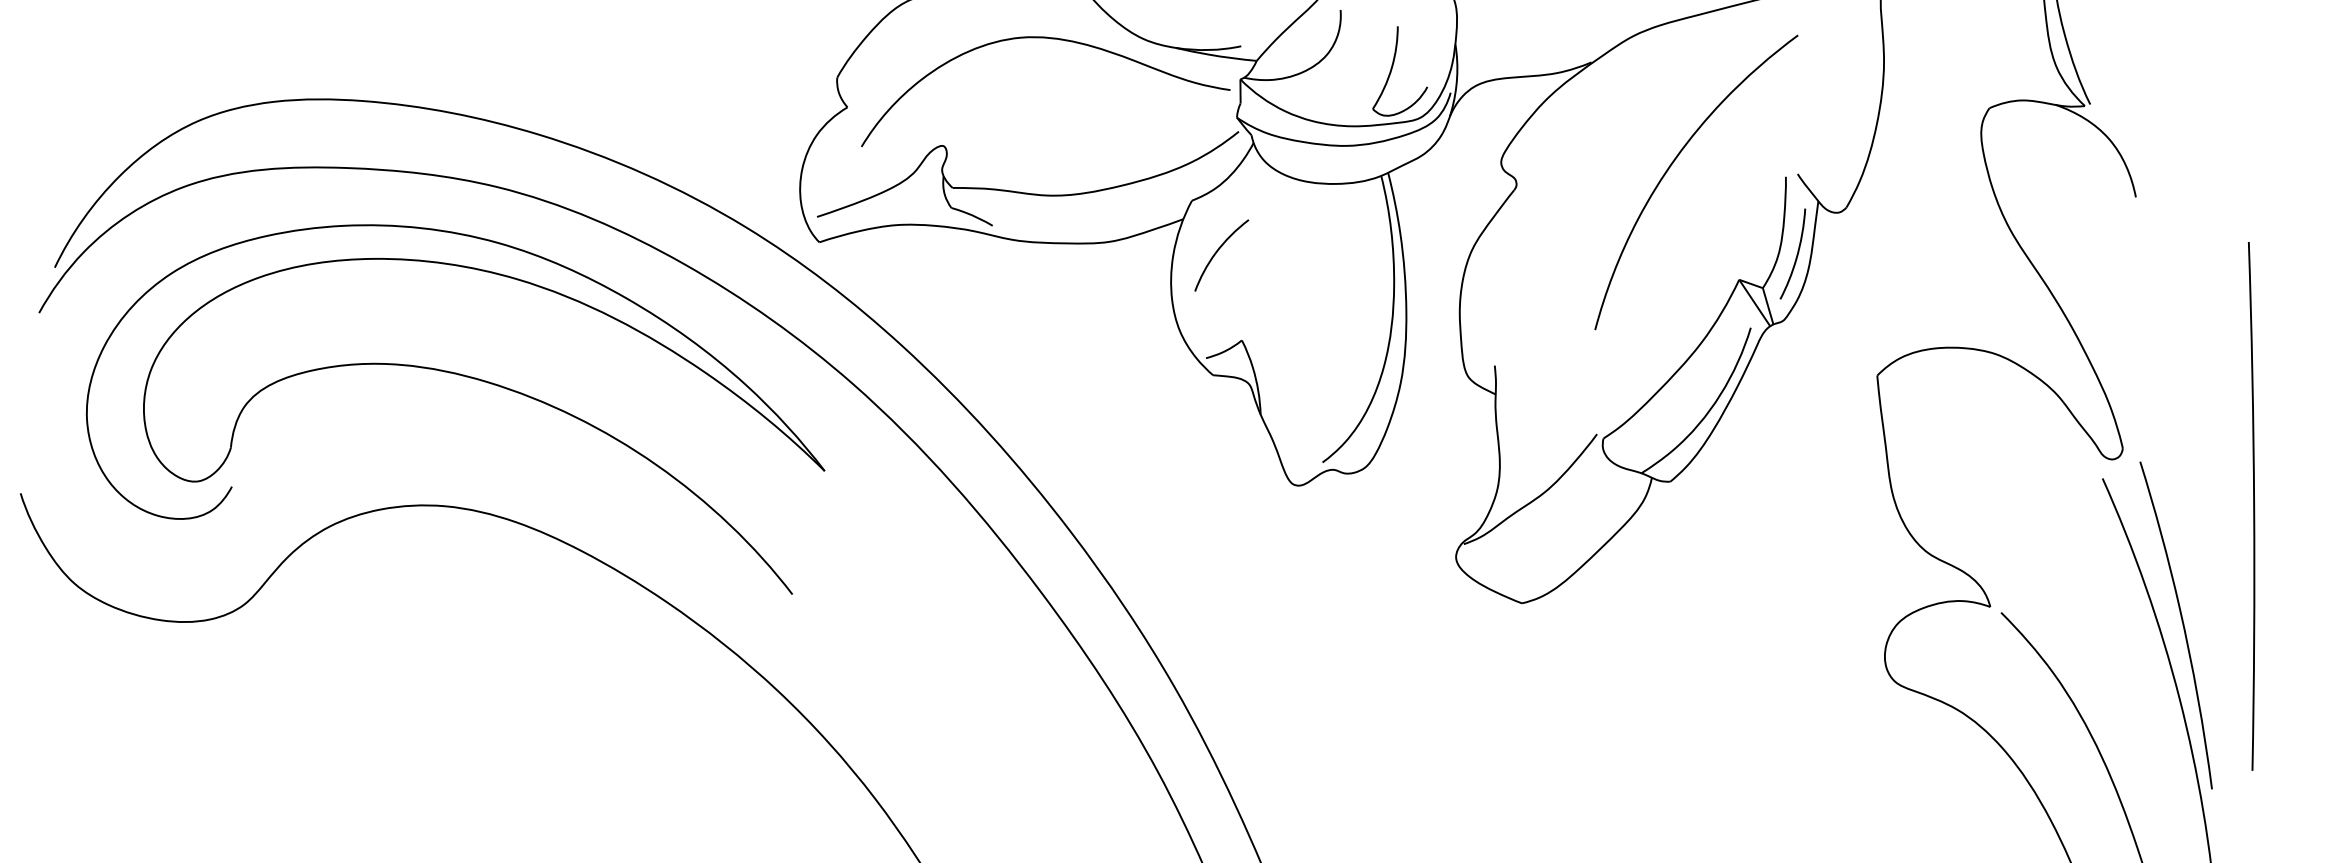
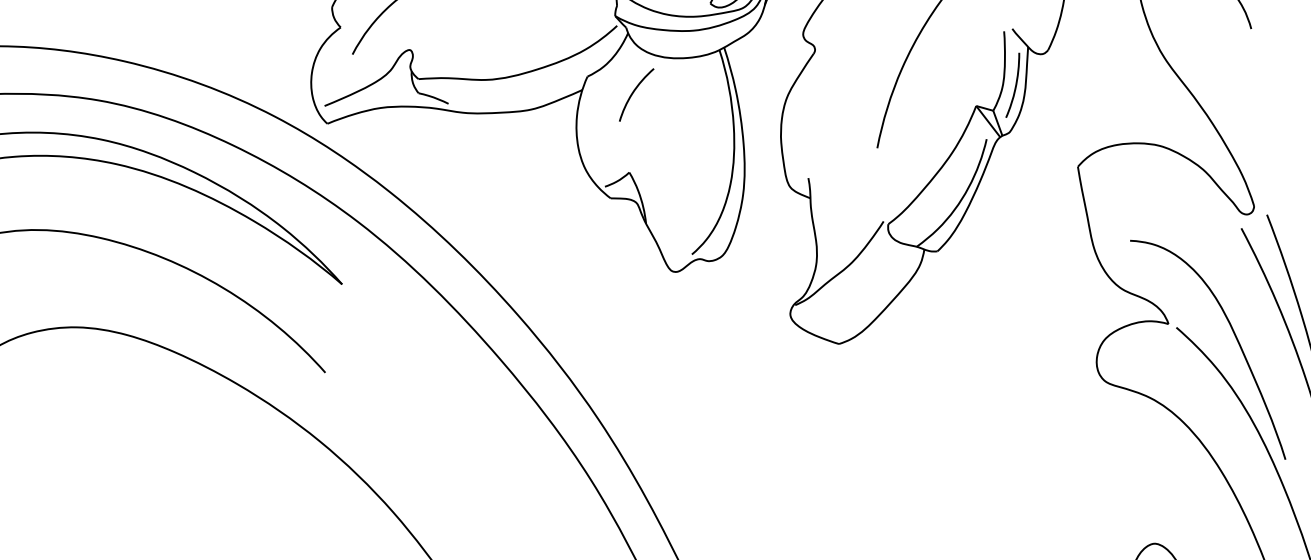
curve: (1218, 251) -> (634, 92), moved
curve: (2084, 634) -> (1236, 338), added

